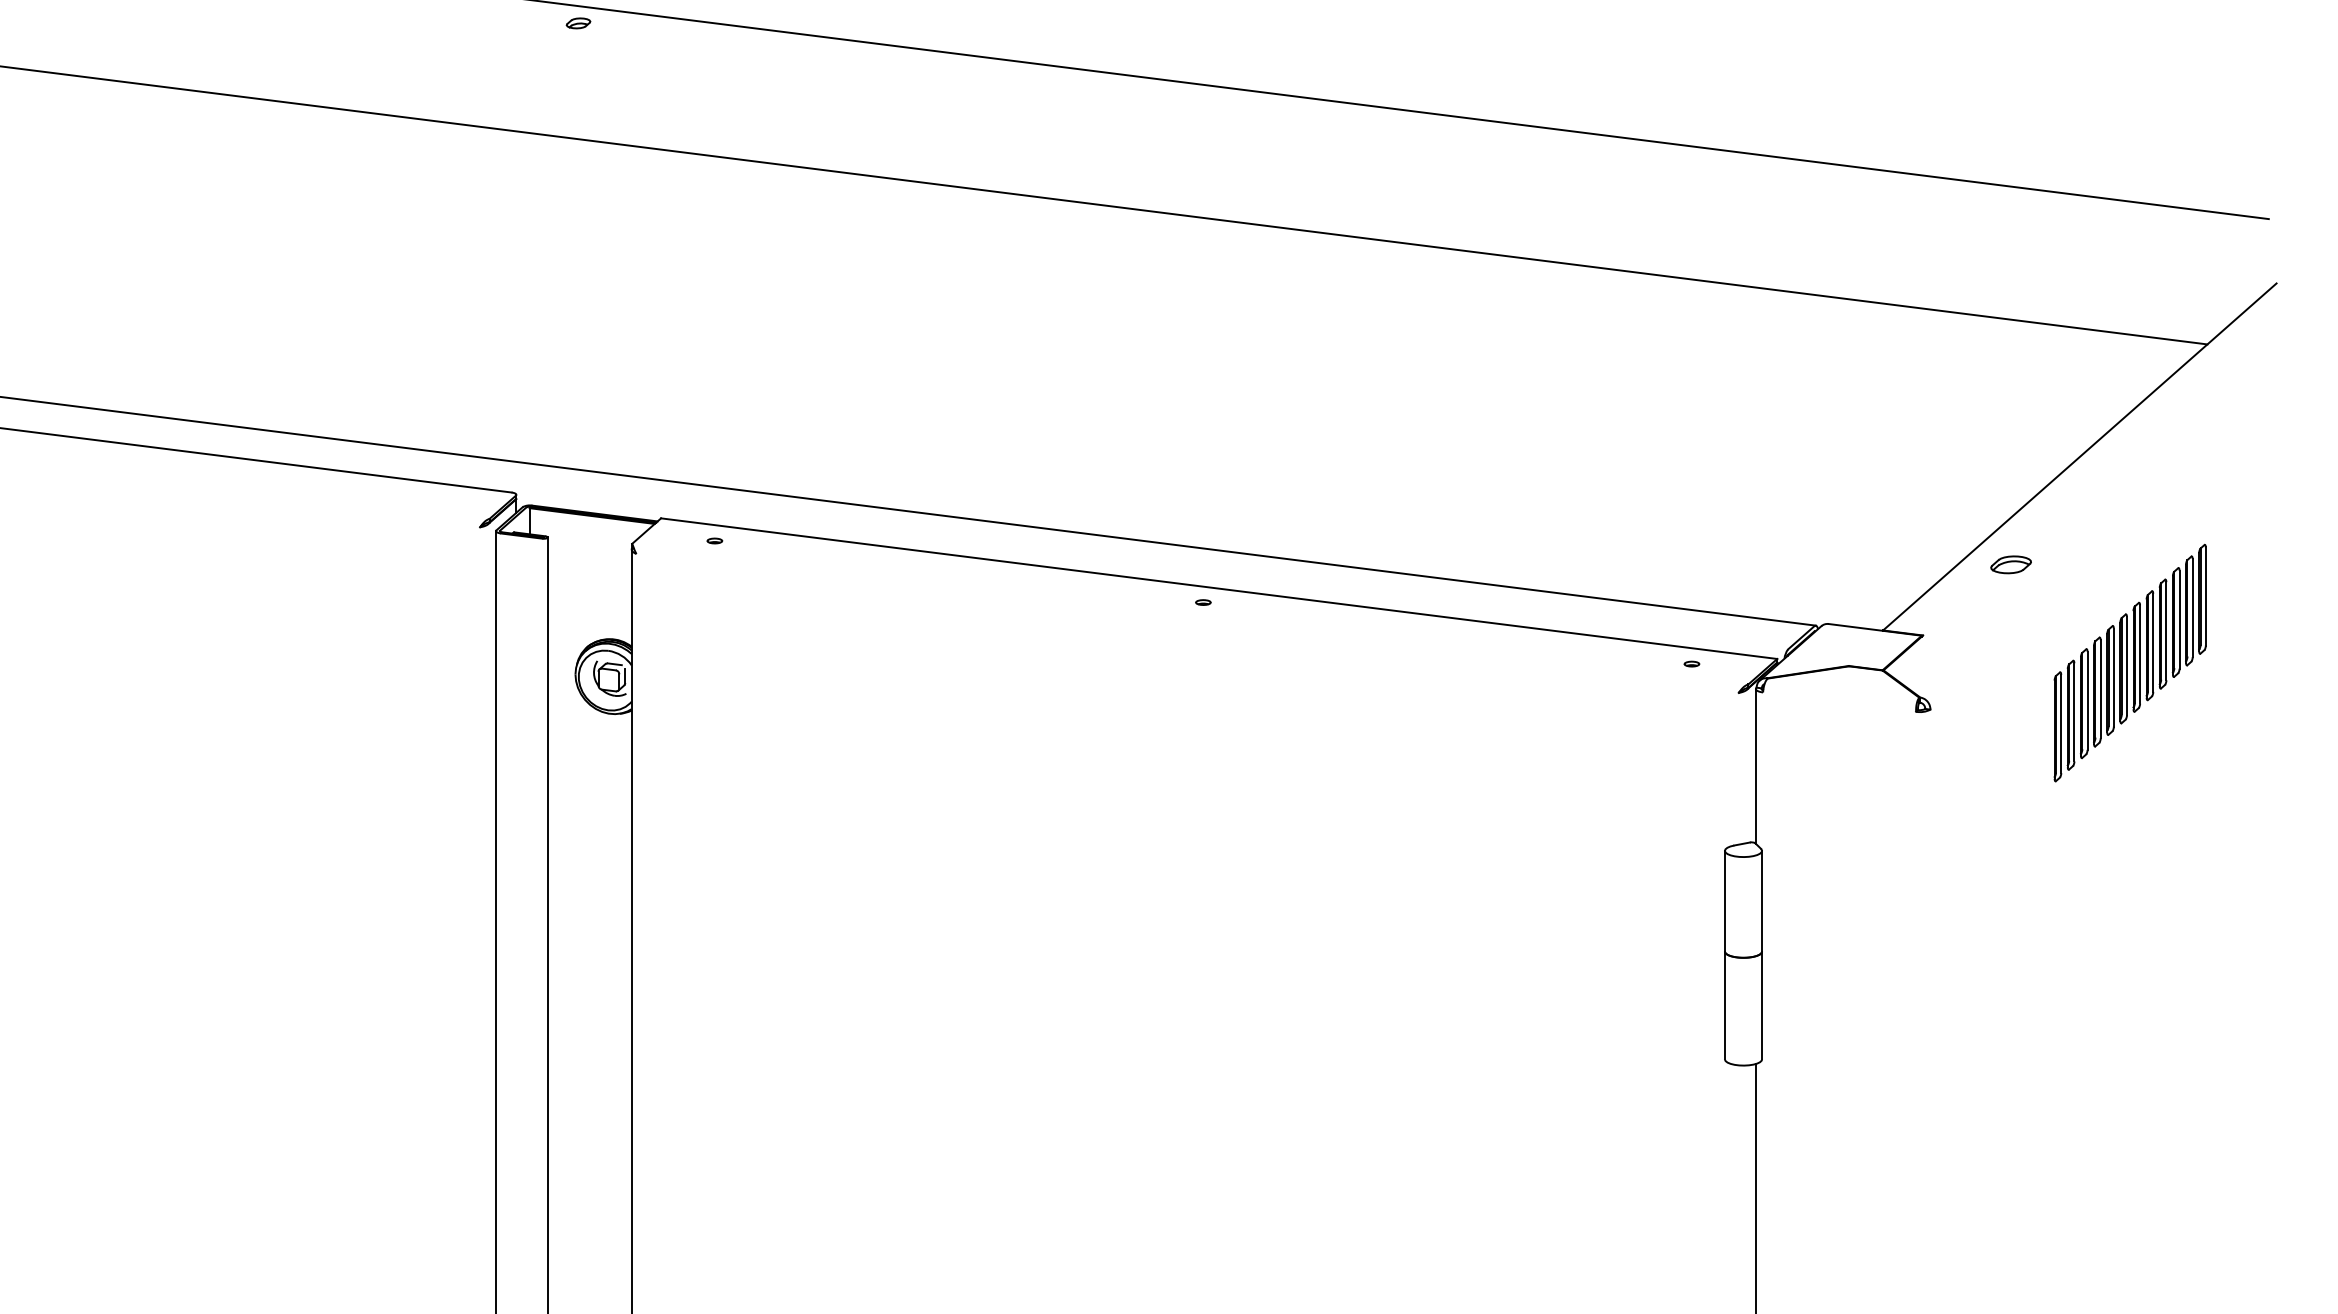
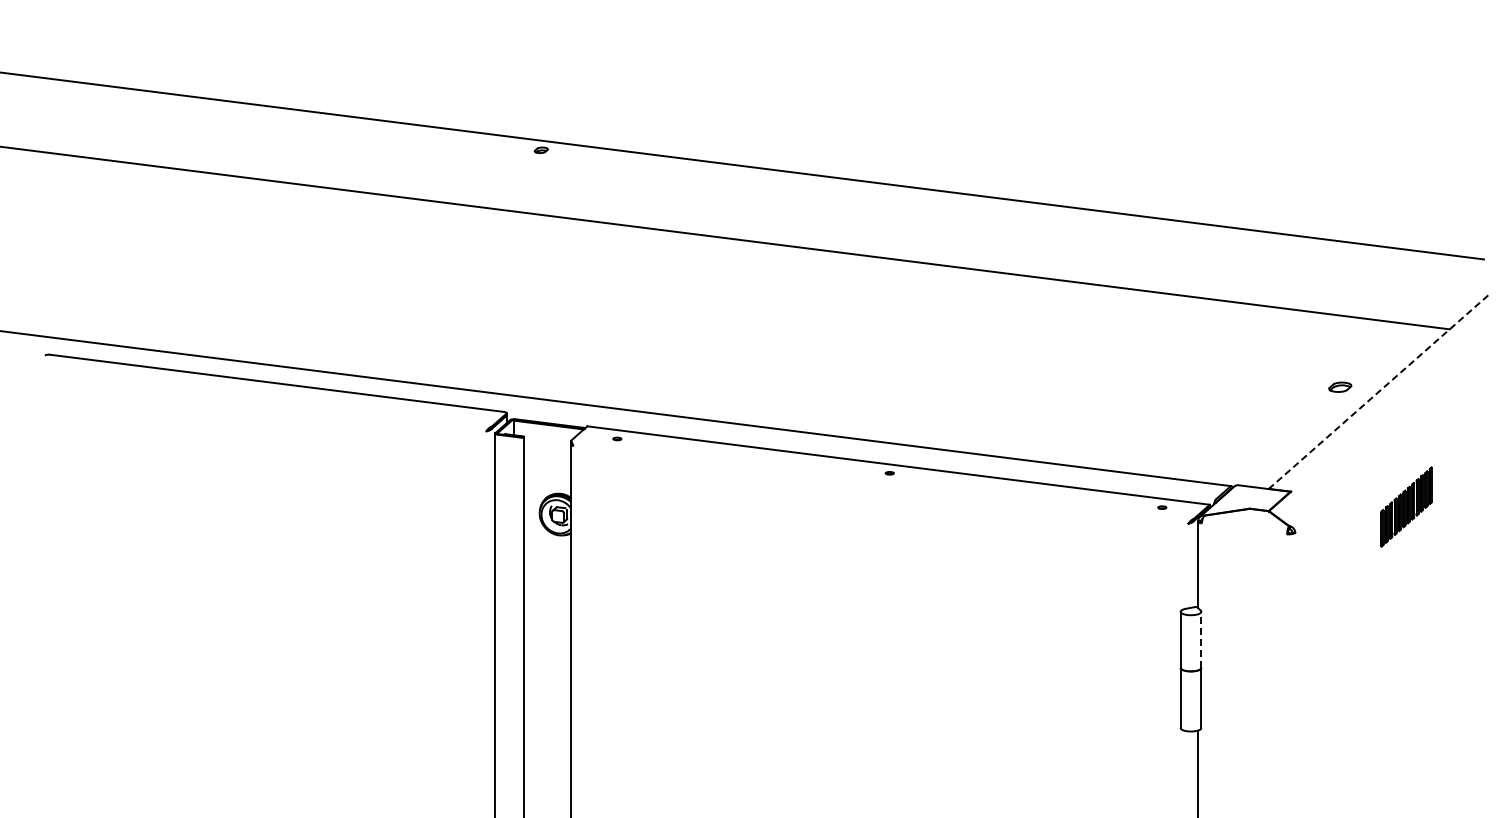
line: (2079, 457) -> (1378, 392), solid -> dashed
part: (2011, 563) -> (1340, 386), moved
part: (2129, 662) -> (1406, 506), size x0.6
line: (1762, 900) -> (1201, 639), solid -> dashed

